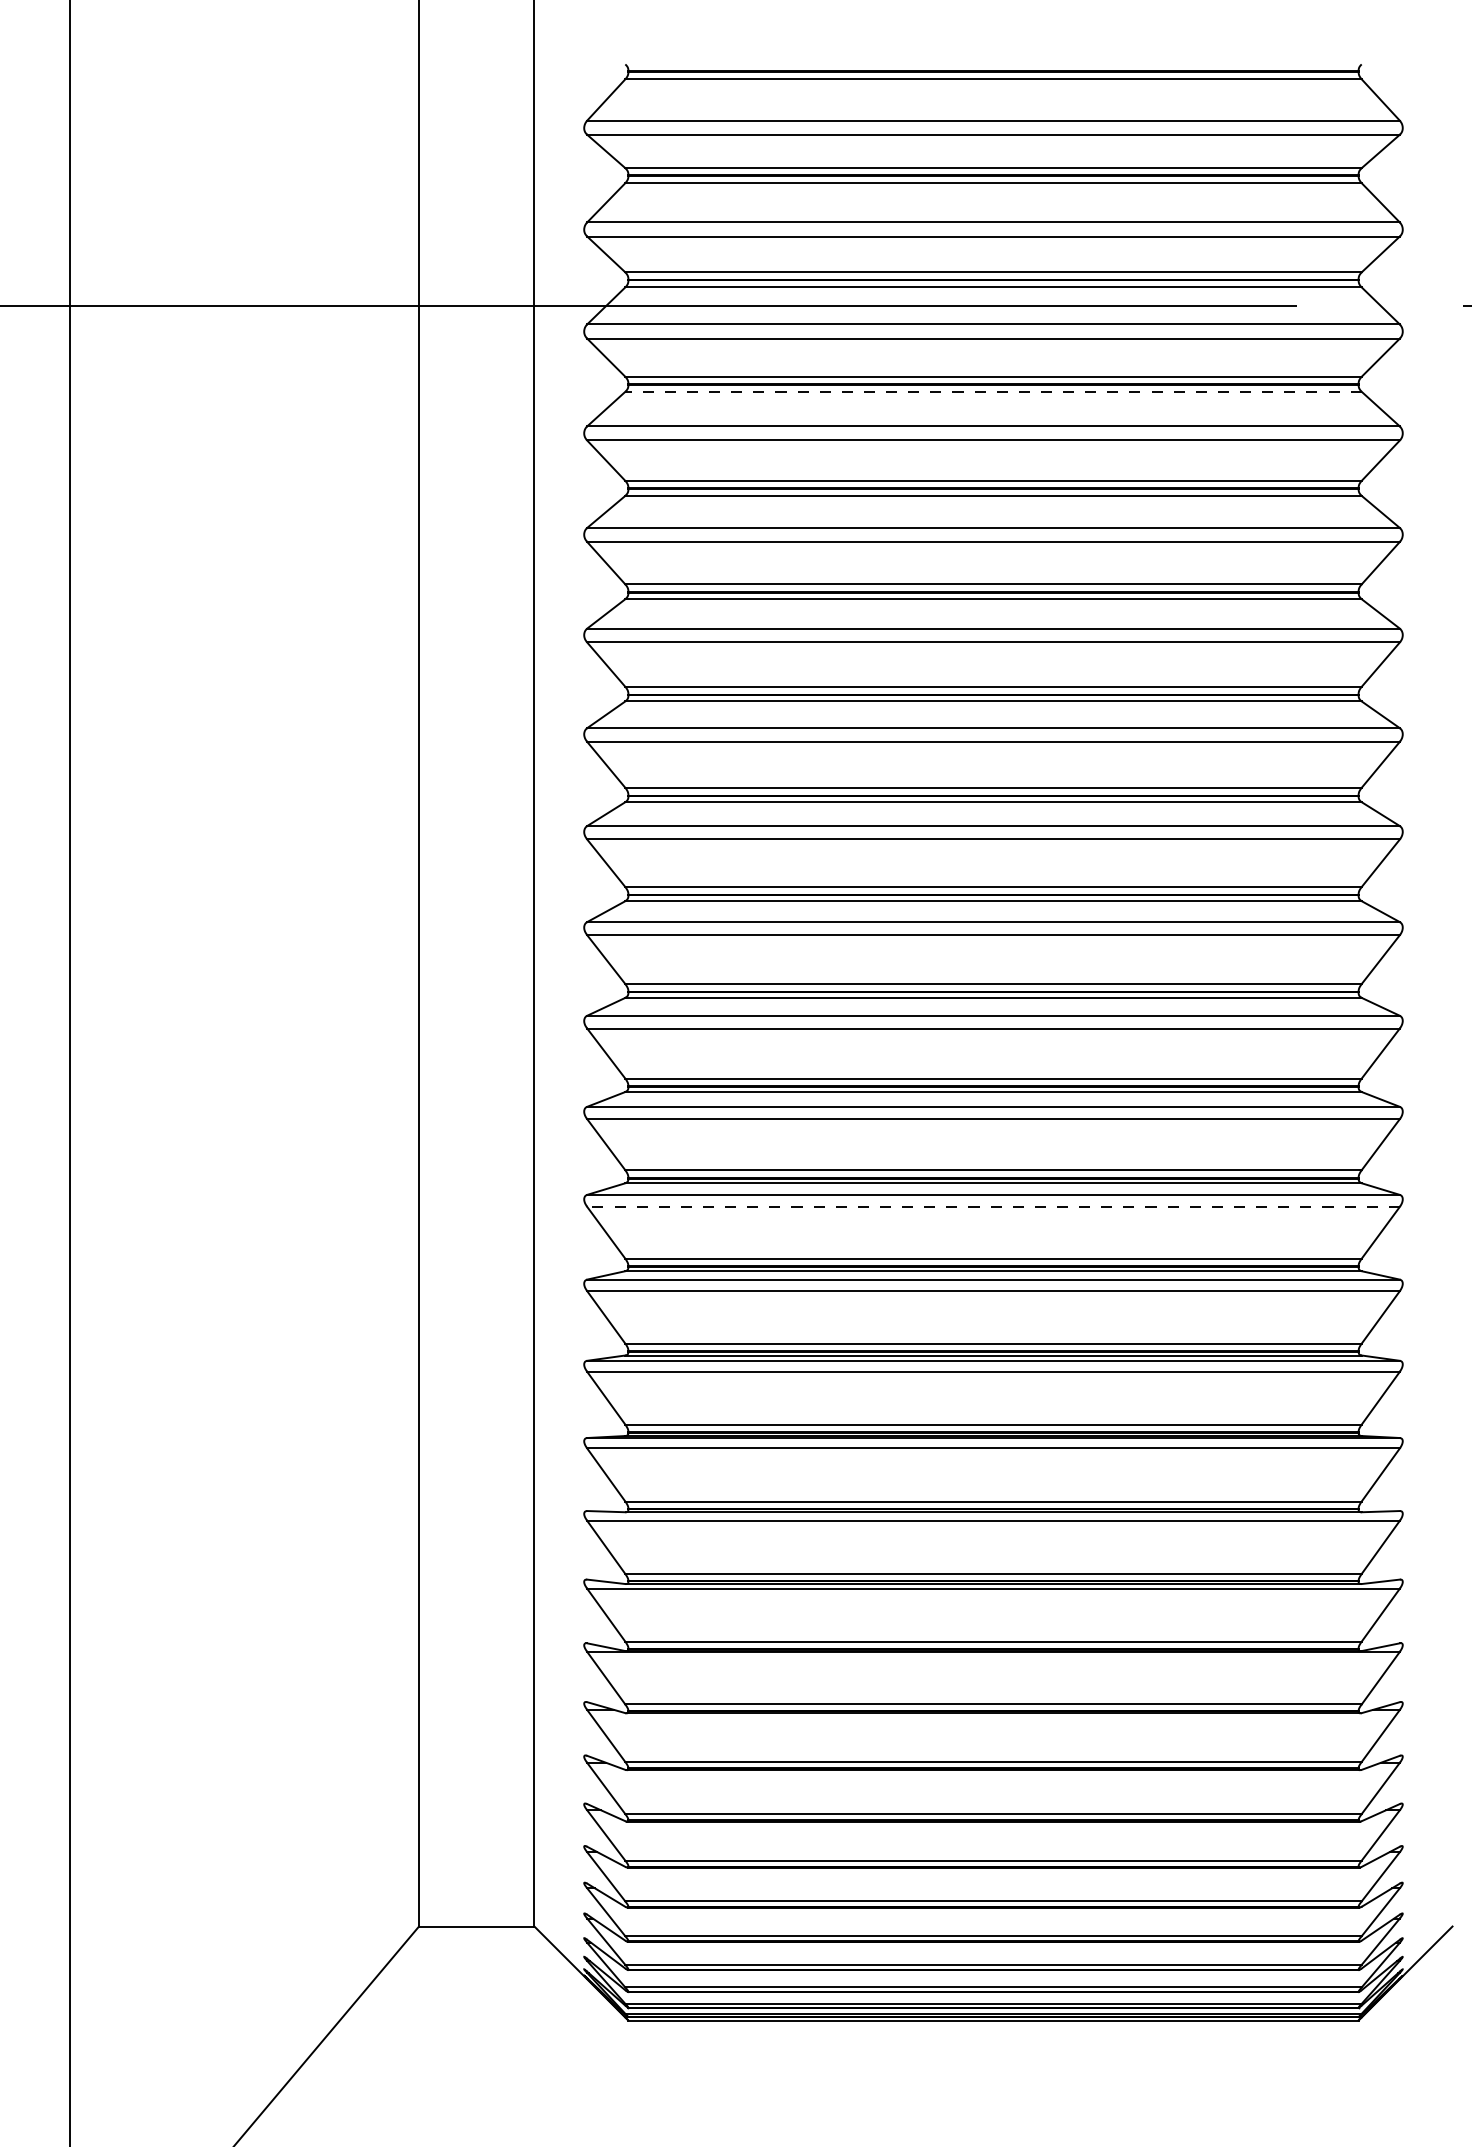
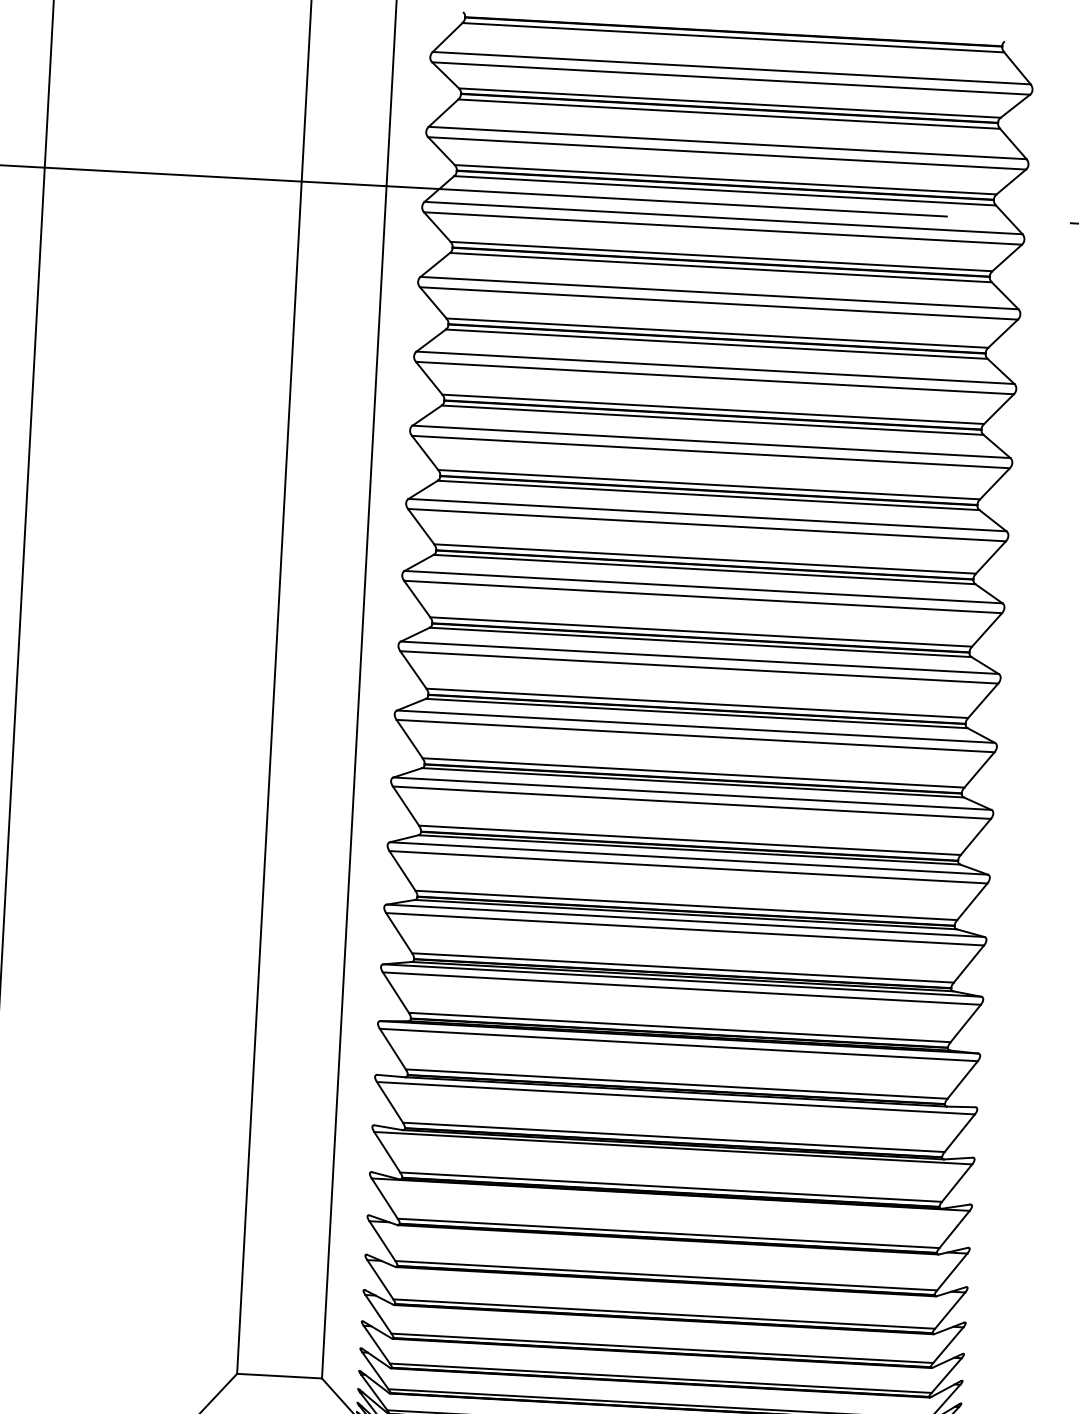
line: (993, 391) -> (720, 267), dashed -> solid
line: (993, 1206) -> (688, 867), dashed -> solid

